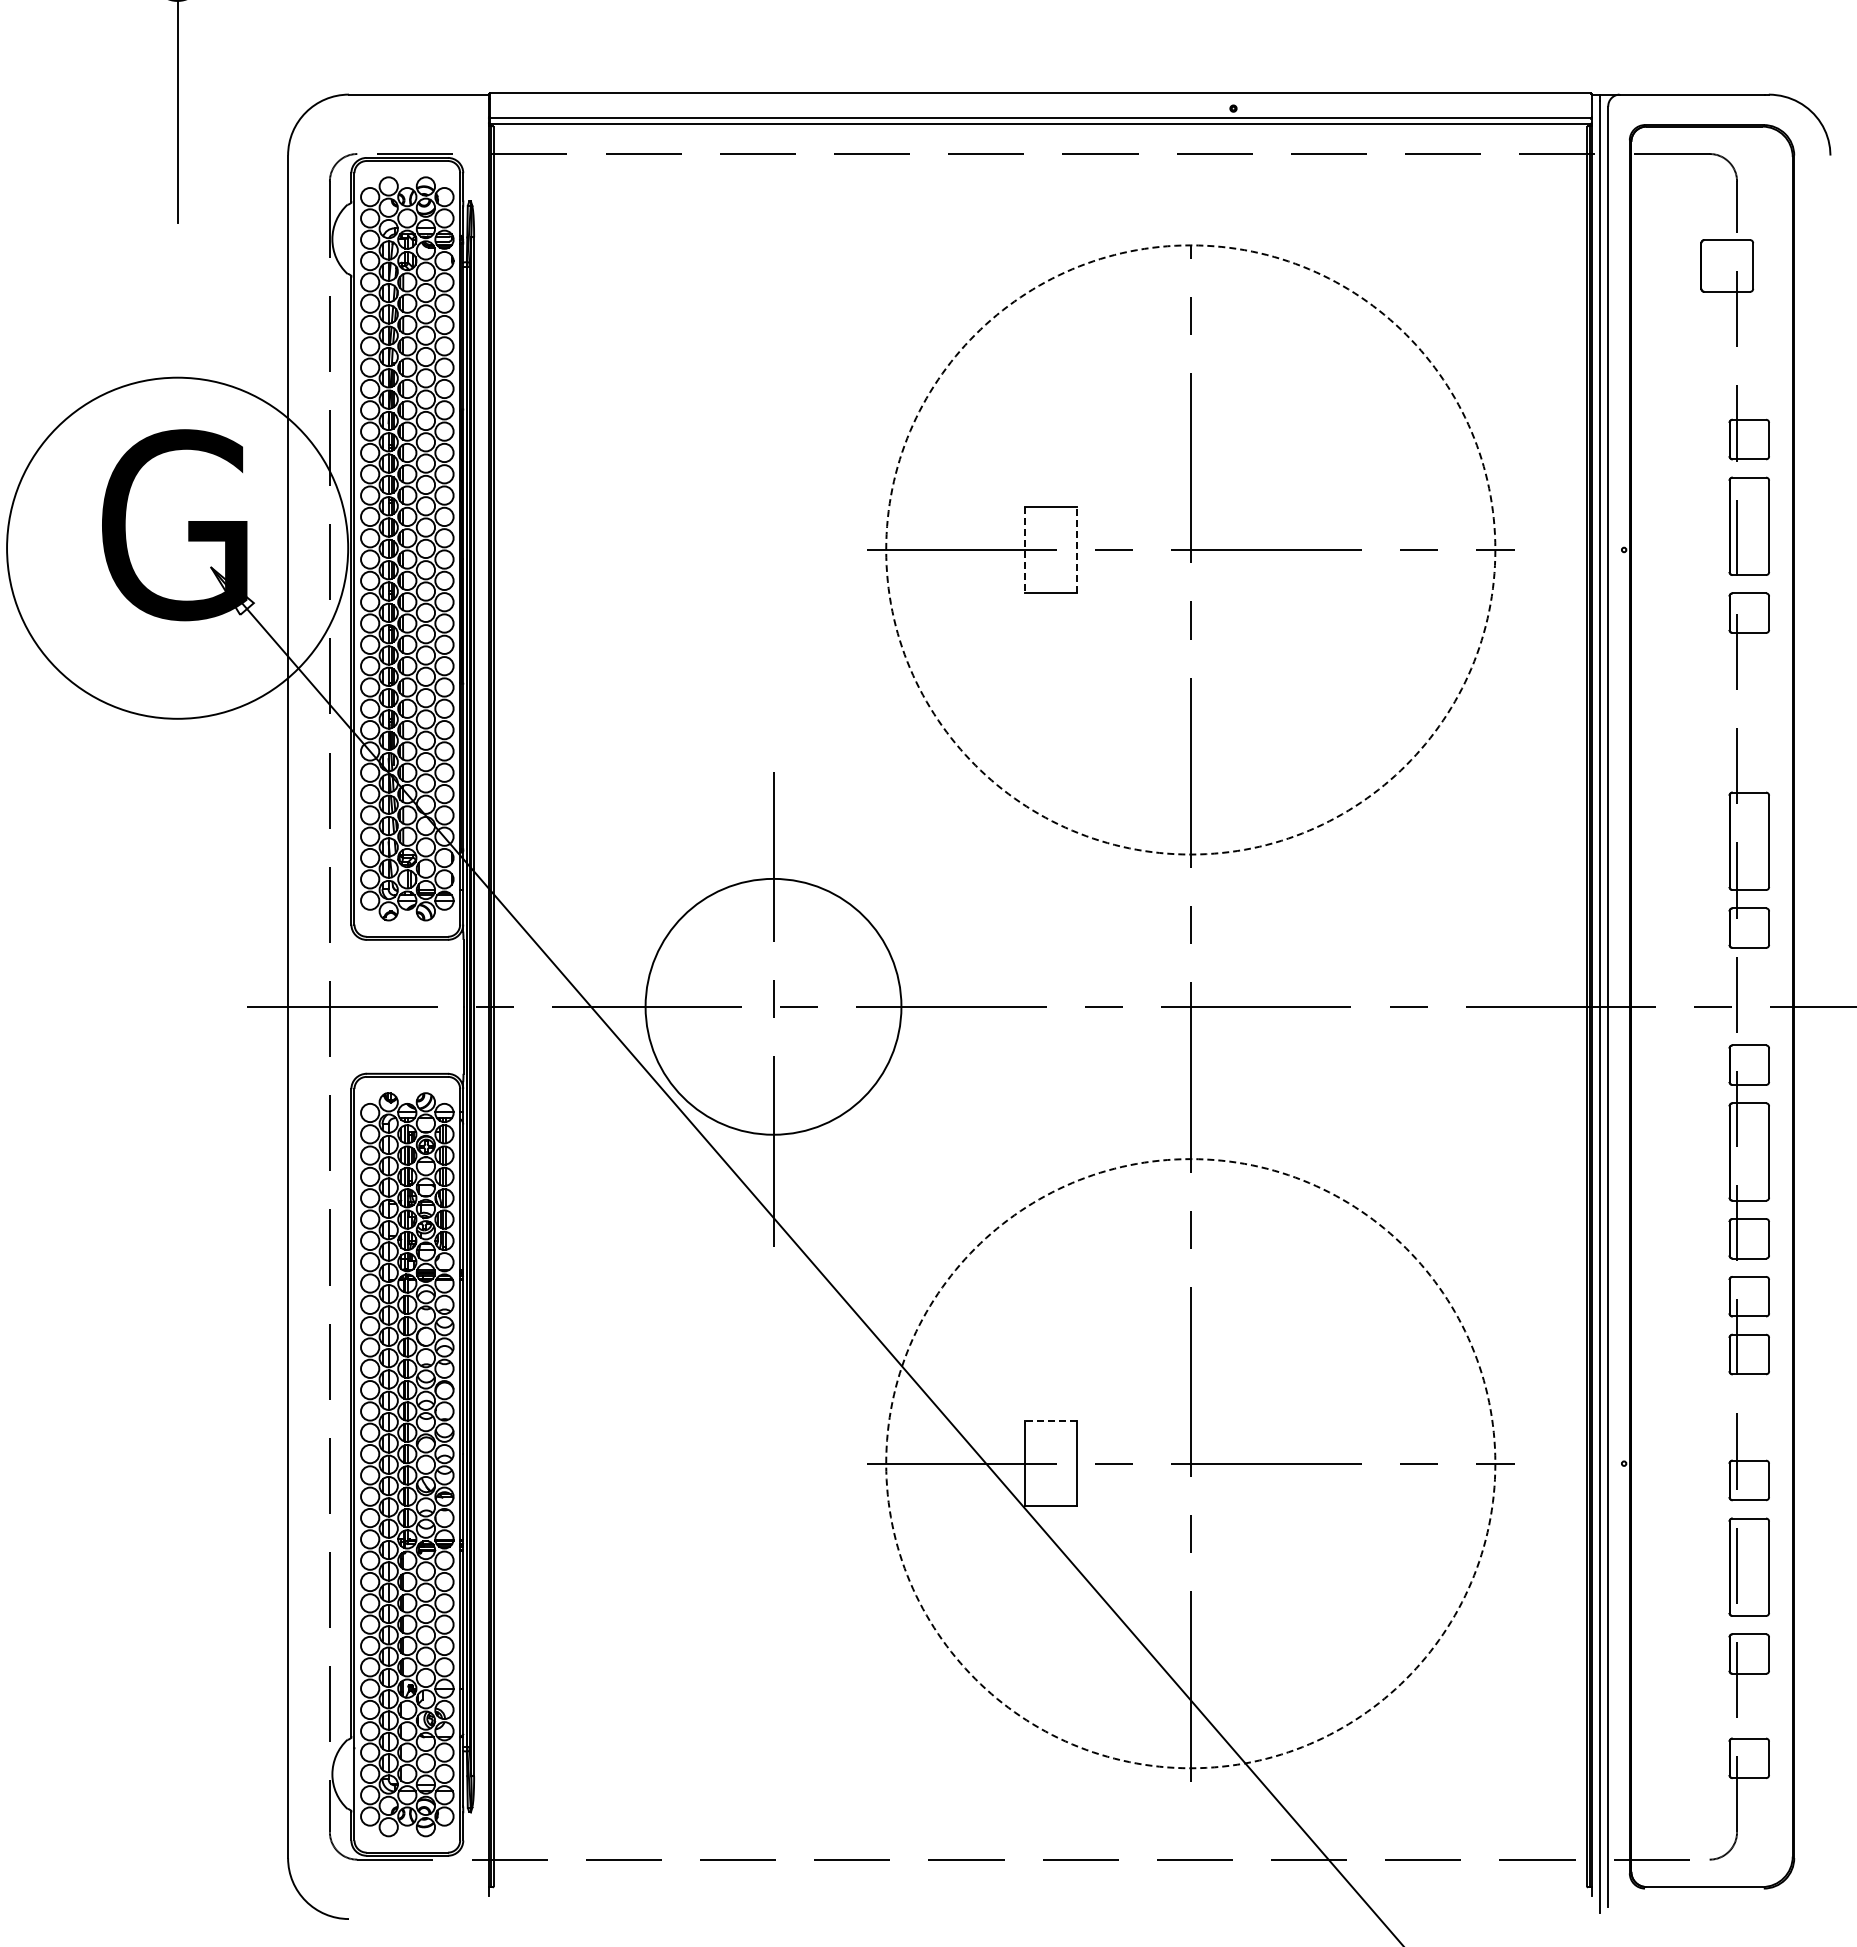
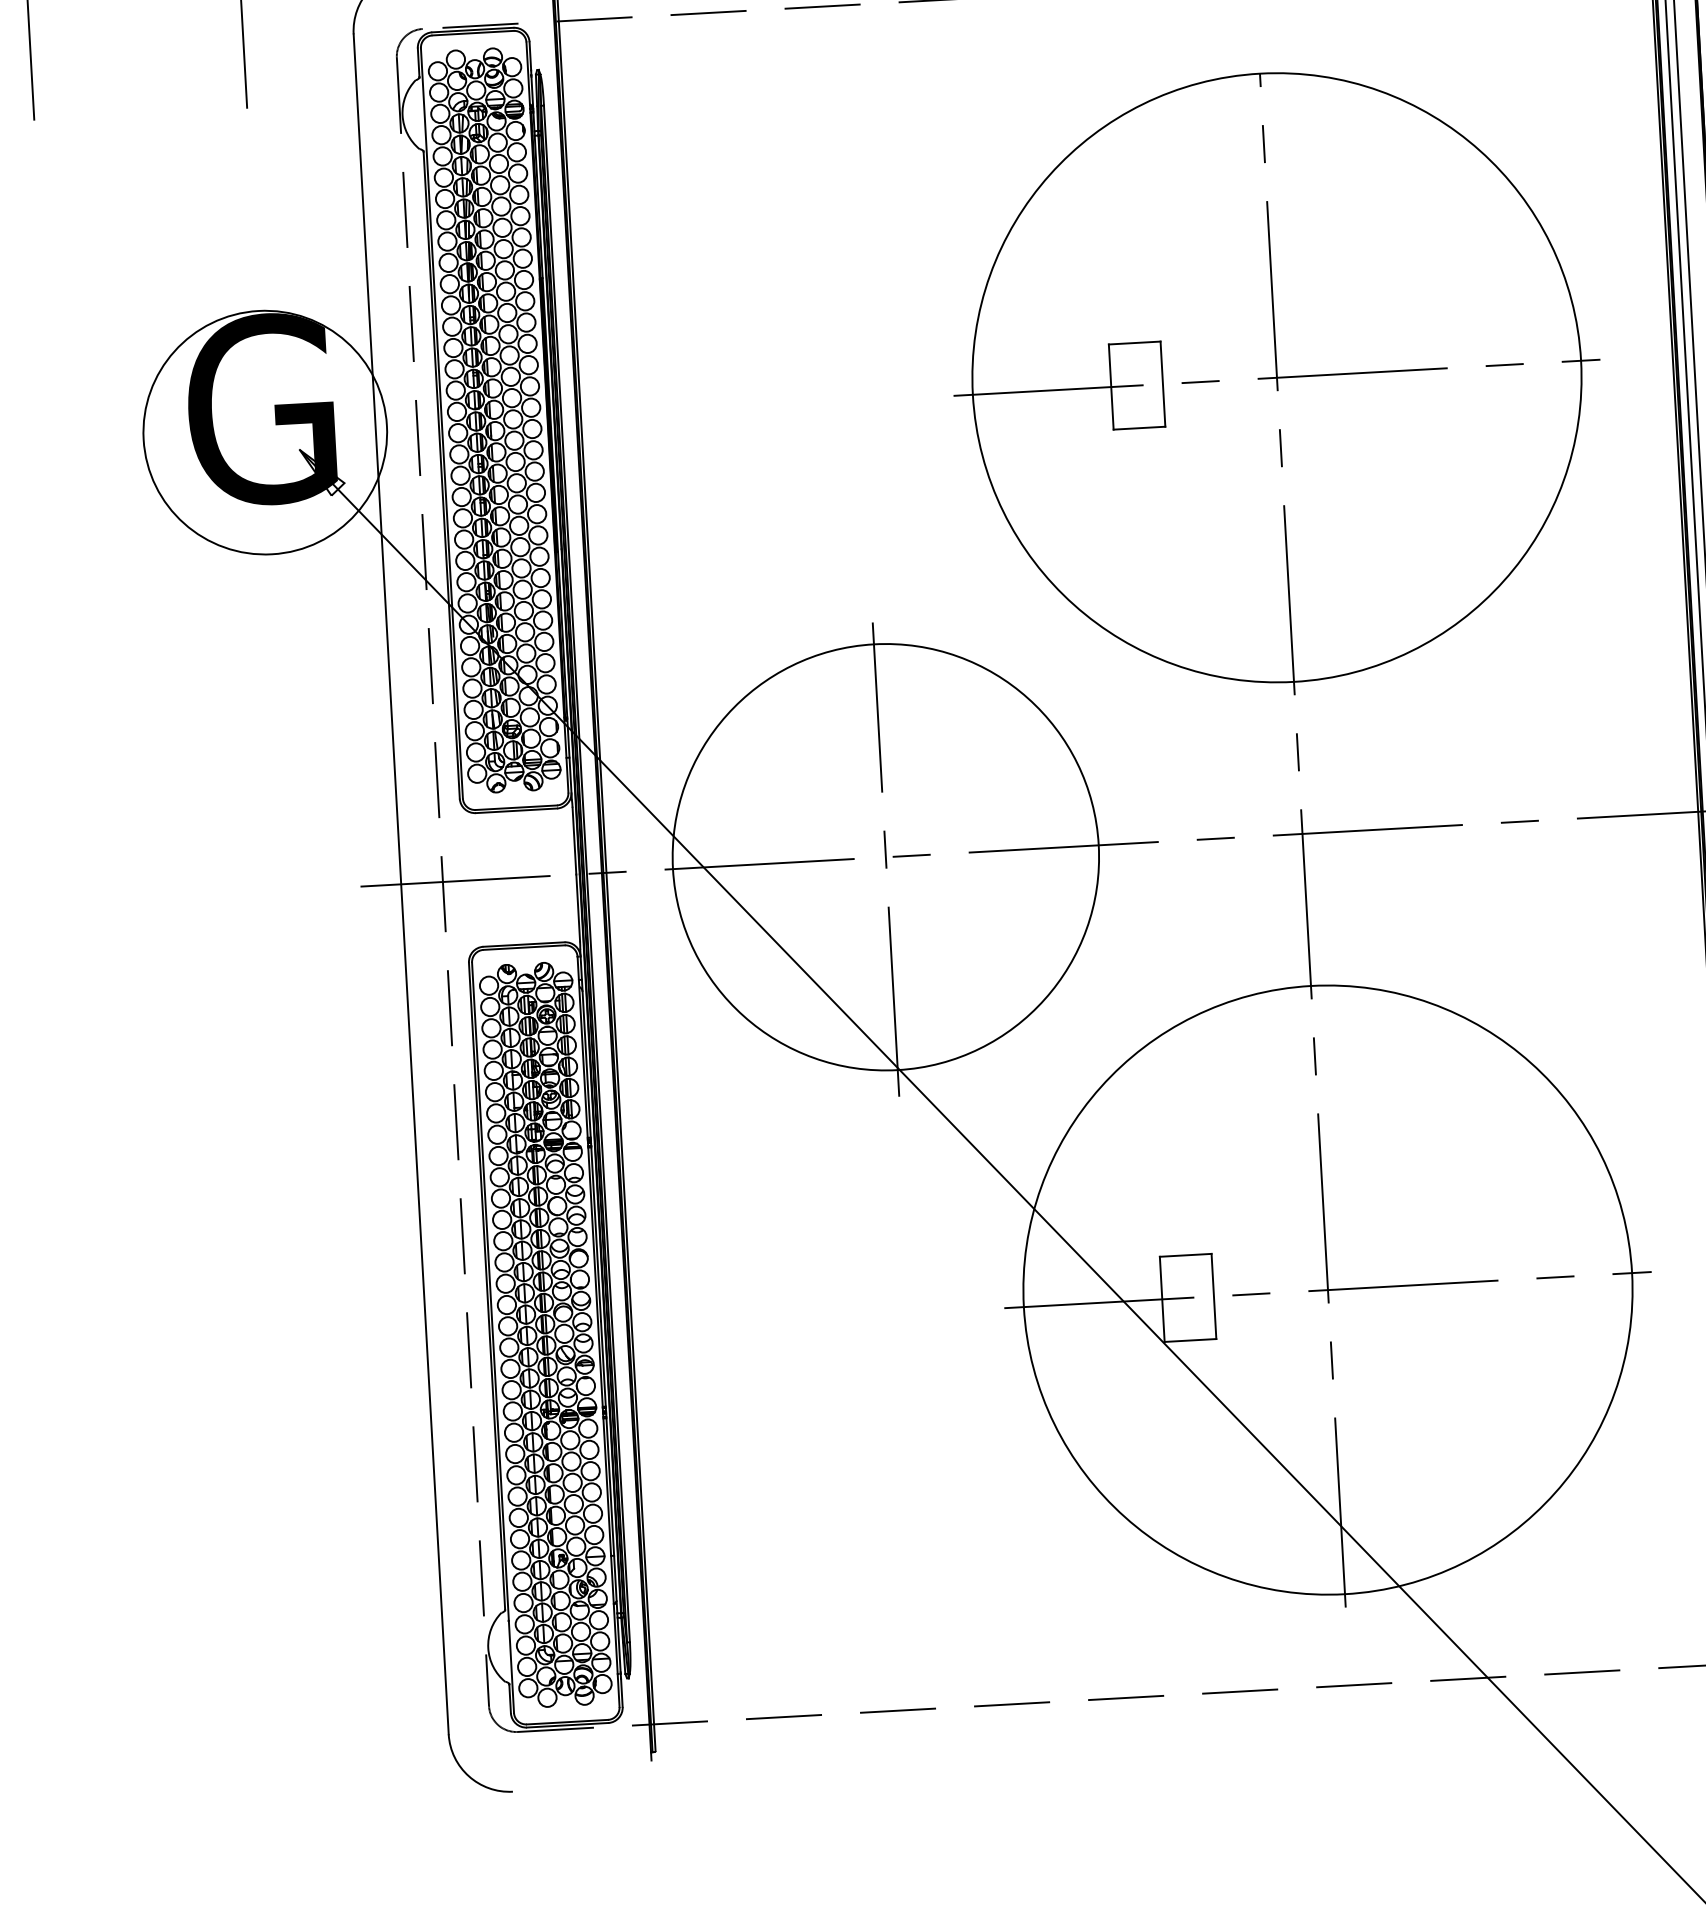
circle: (177, 548) -> (265, 432), size x0.71
line: (1024, 549) -> (1110, 386), dashed -> solid
line: (1076, 549) -> (1162, 383), dashed -> solid
circle: (1190, 549) -> (1276, 377), dashed -> solid
circle: (773, 1006) -> (885, 856), size x1.67
line: (1050, 1421) -> (1185, 1255), dashed -> solid
circle: (1190, 1463) -> (1327, 1289), dashed -> solid

